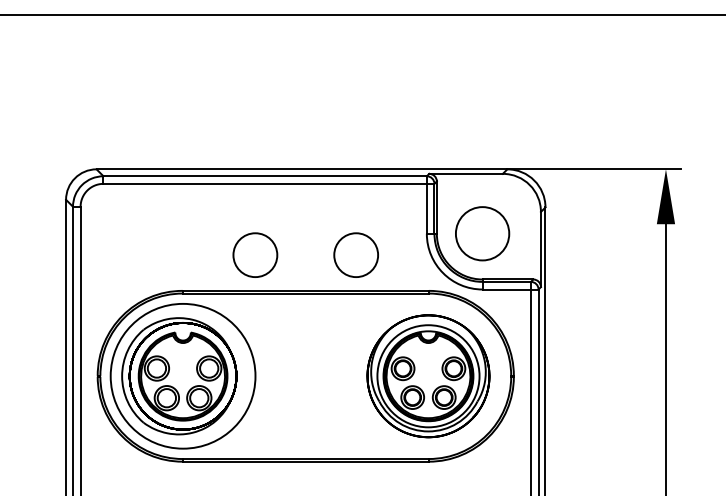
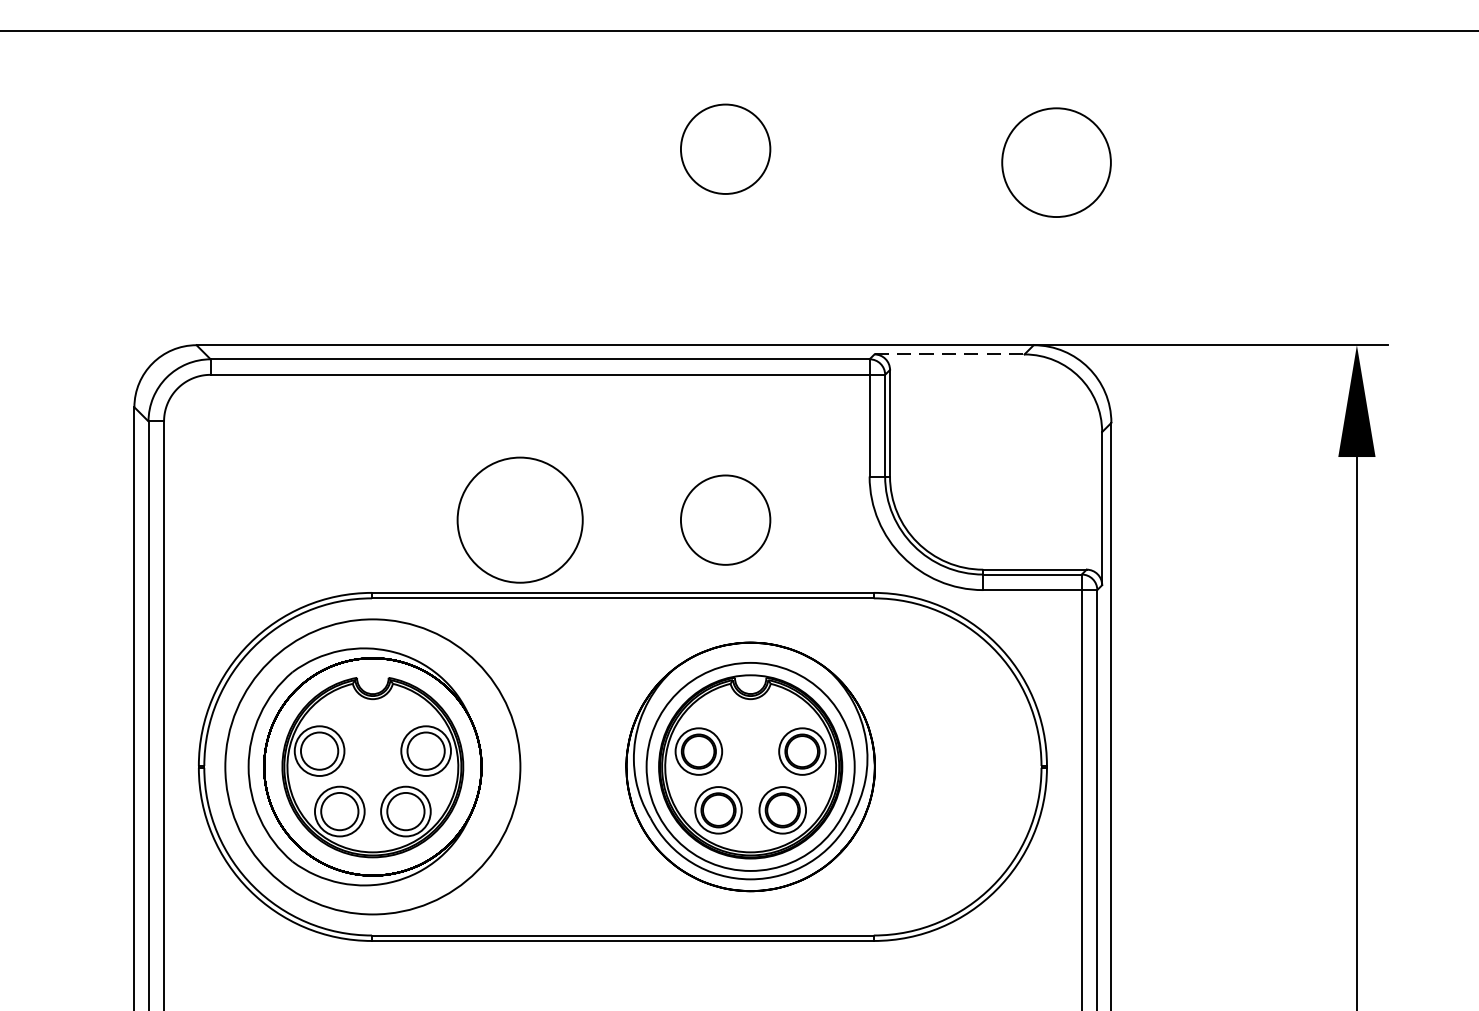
circle: (355, 72) -> (724, 147), added
line: (466, 173) -> (950, 353), solid -> dashed
circle: (482, 233) -> (1056, 162), moved
circle: (255, 255) -> (520, 520), size x1.4
part: (428, 376) -> (750, 767), moved

